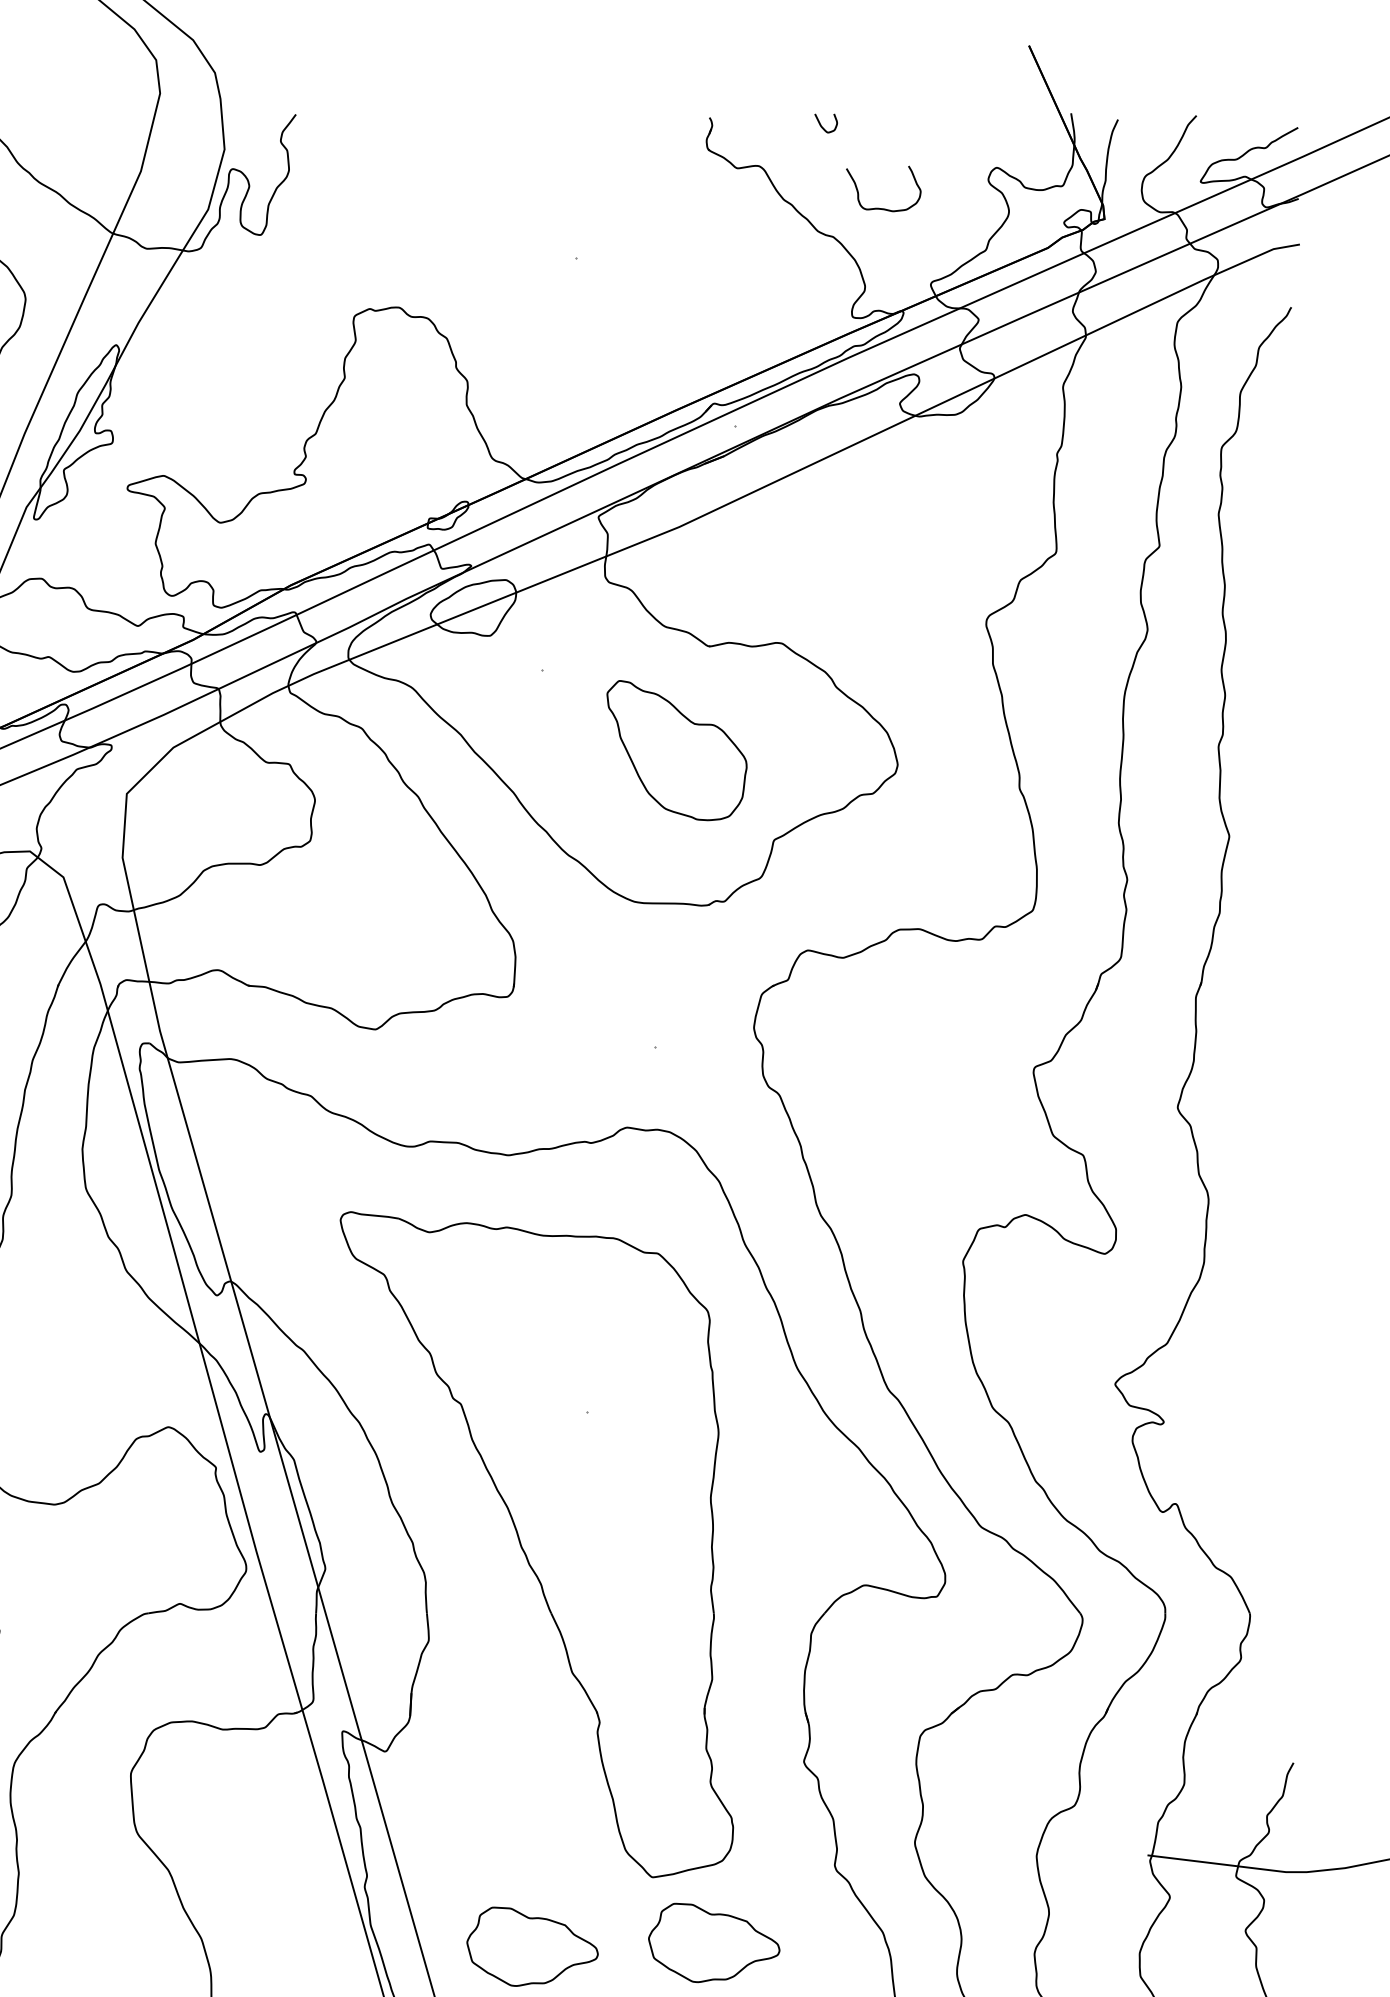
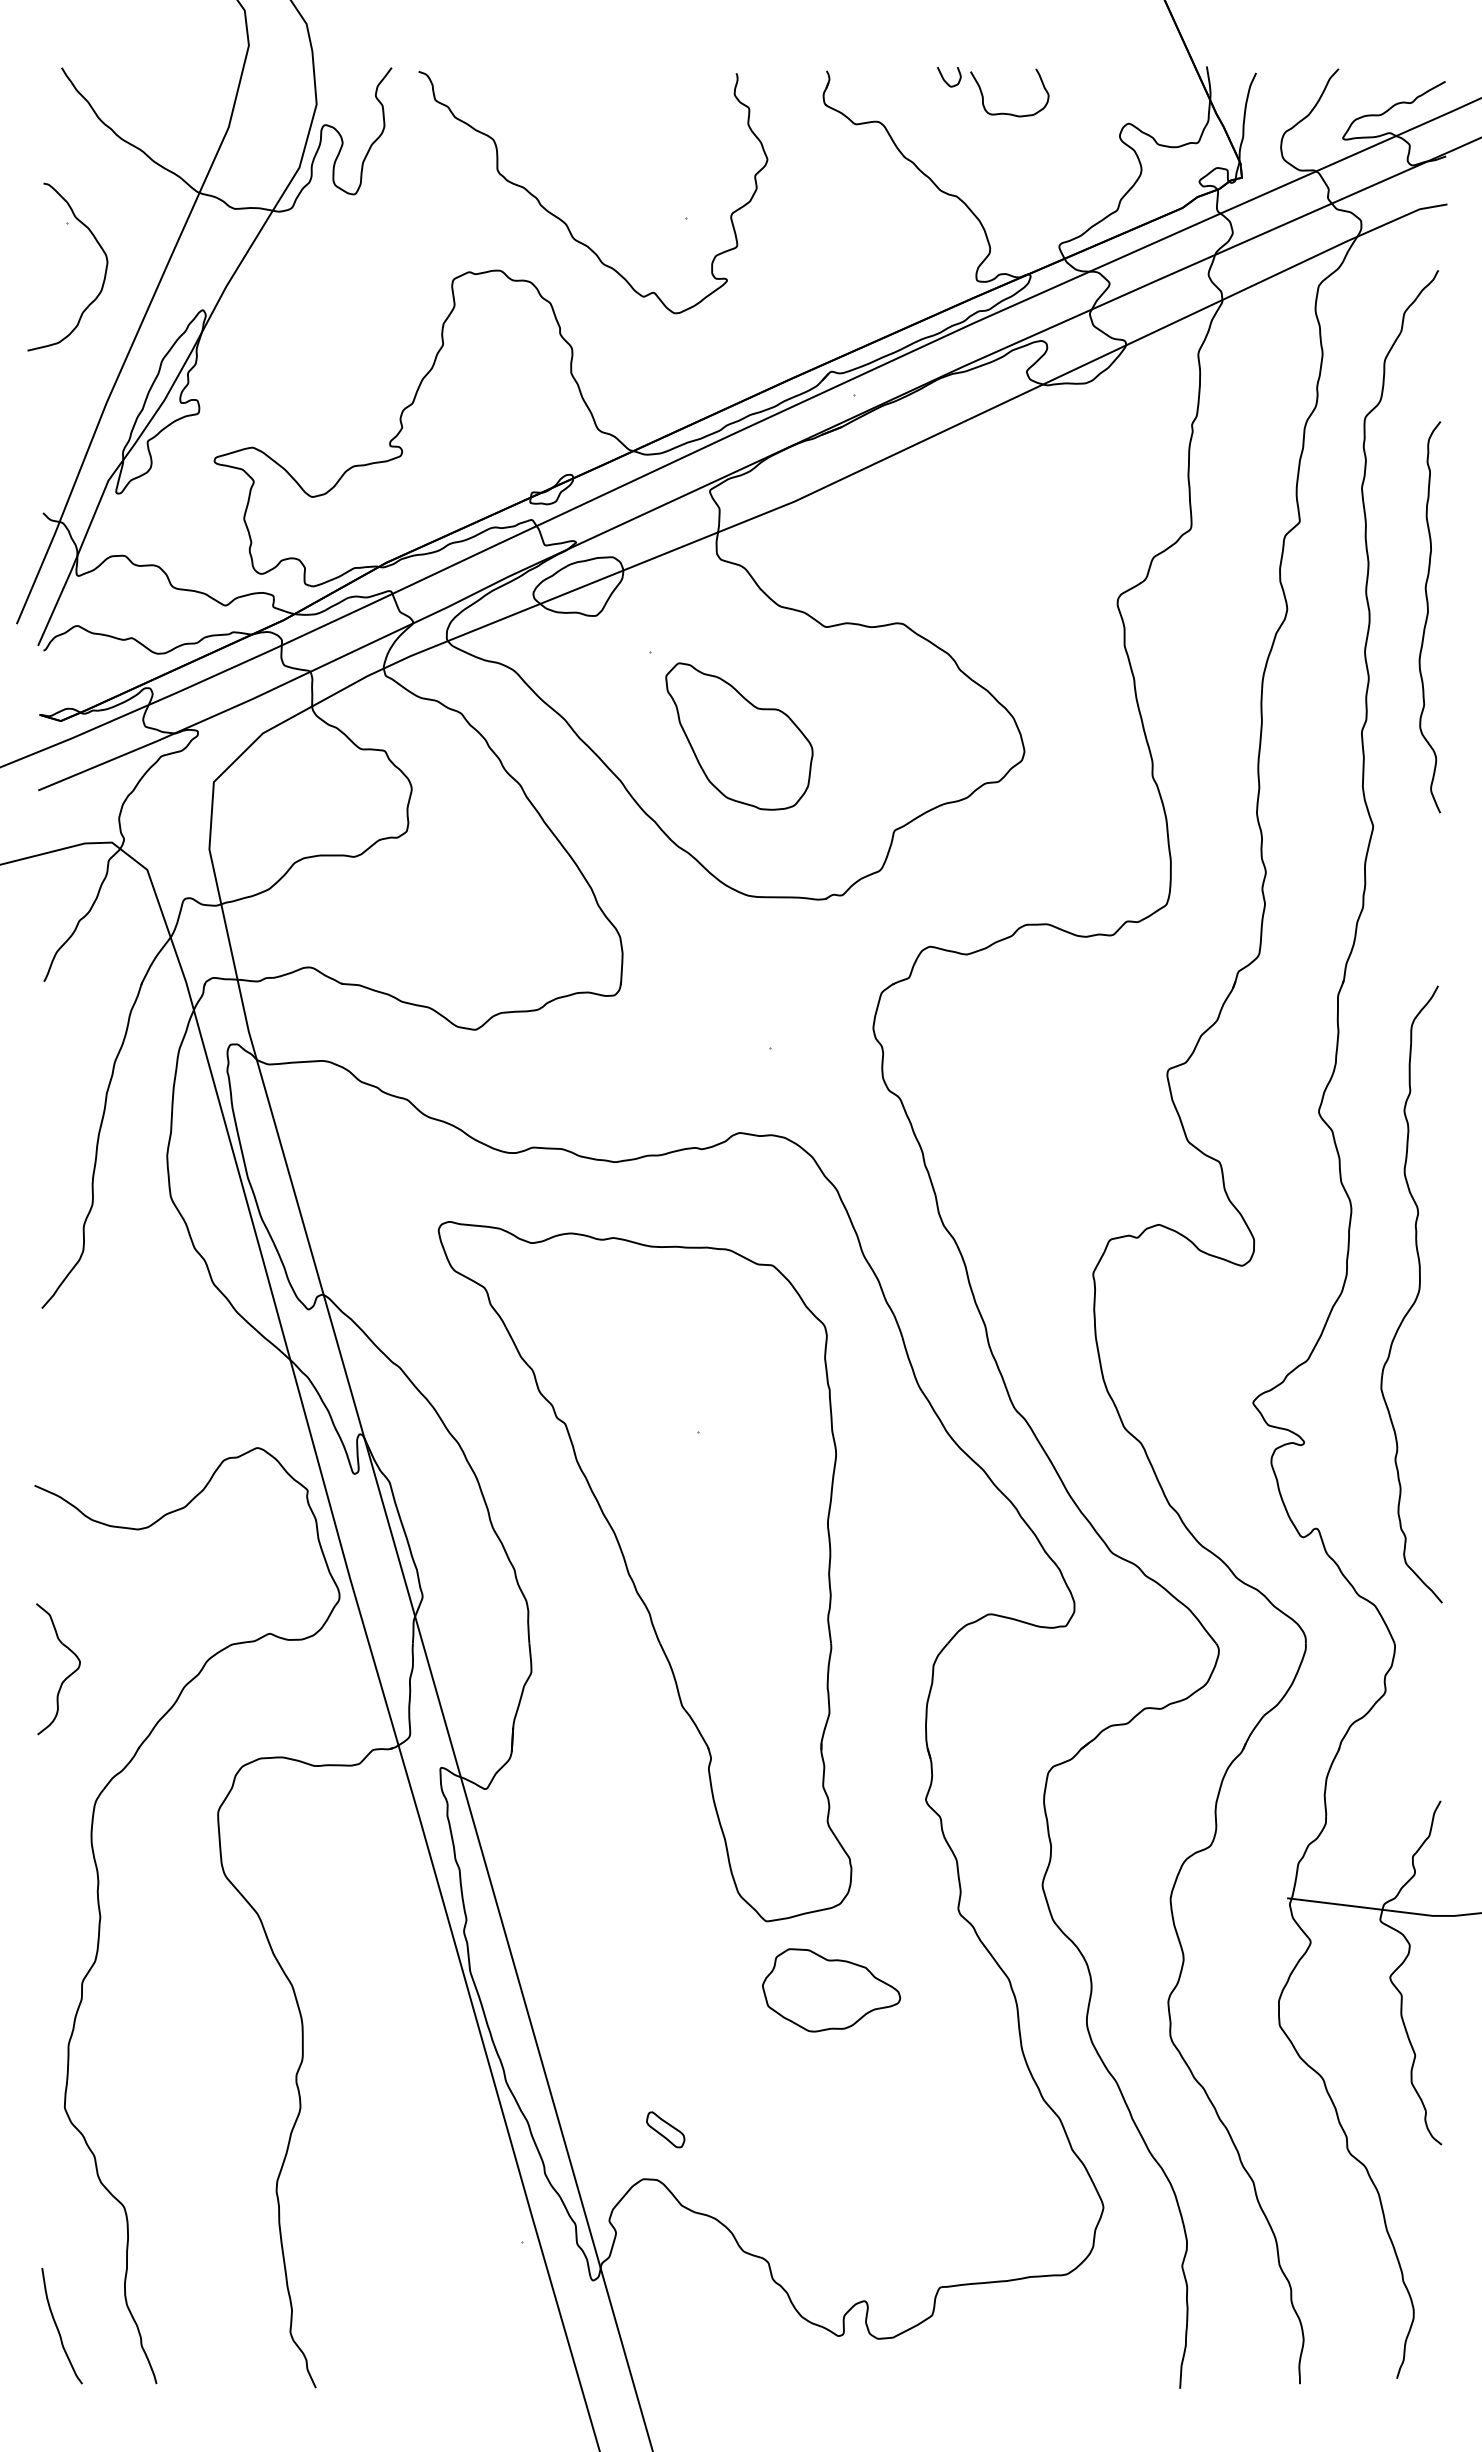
curve: (878, 207) -> (1004, 112), moved
curve: (460, 260) -> (564, 221), added
curve: (1281, 636) -> (1428, 616), added
part: (677, 750) -> (739, 736), moved
curve: (1269, 1284) -> (1415, 1297), added
part: (532, 1946) -> (640, 1994), removed

